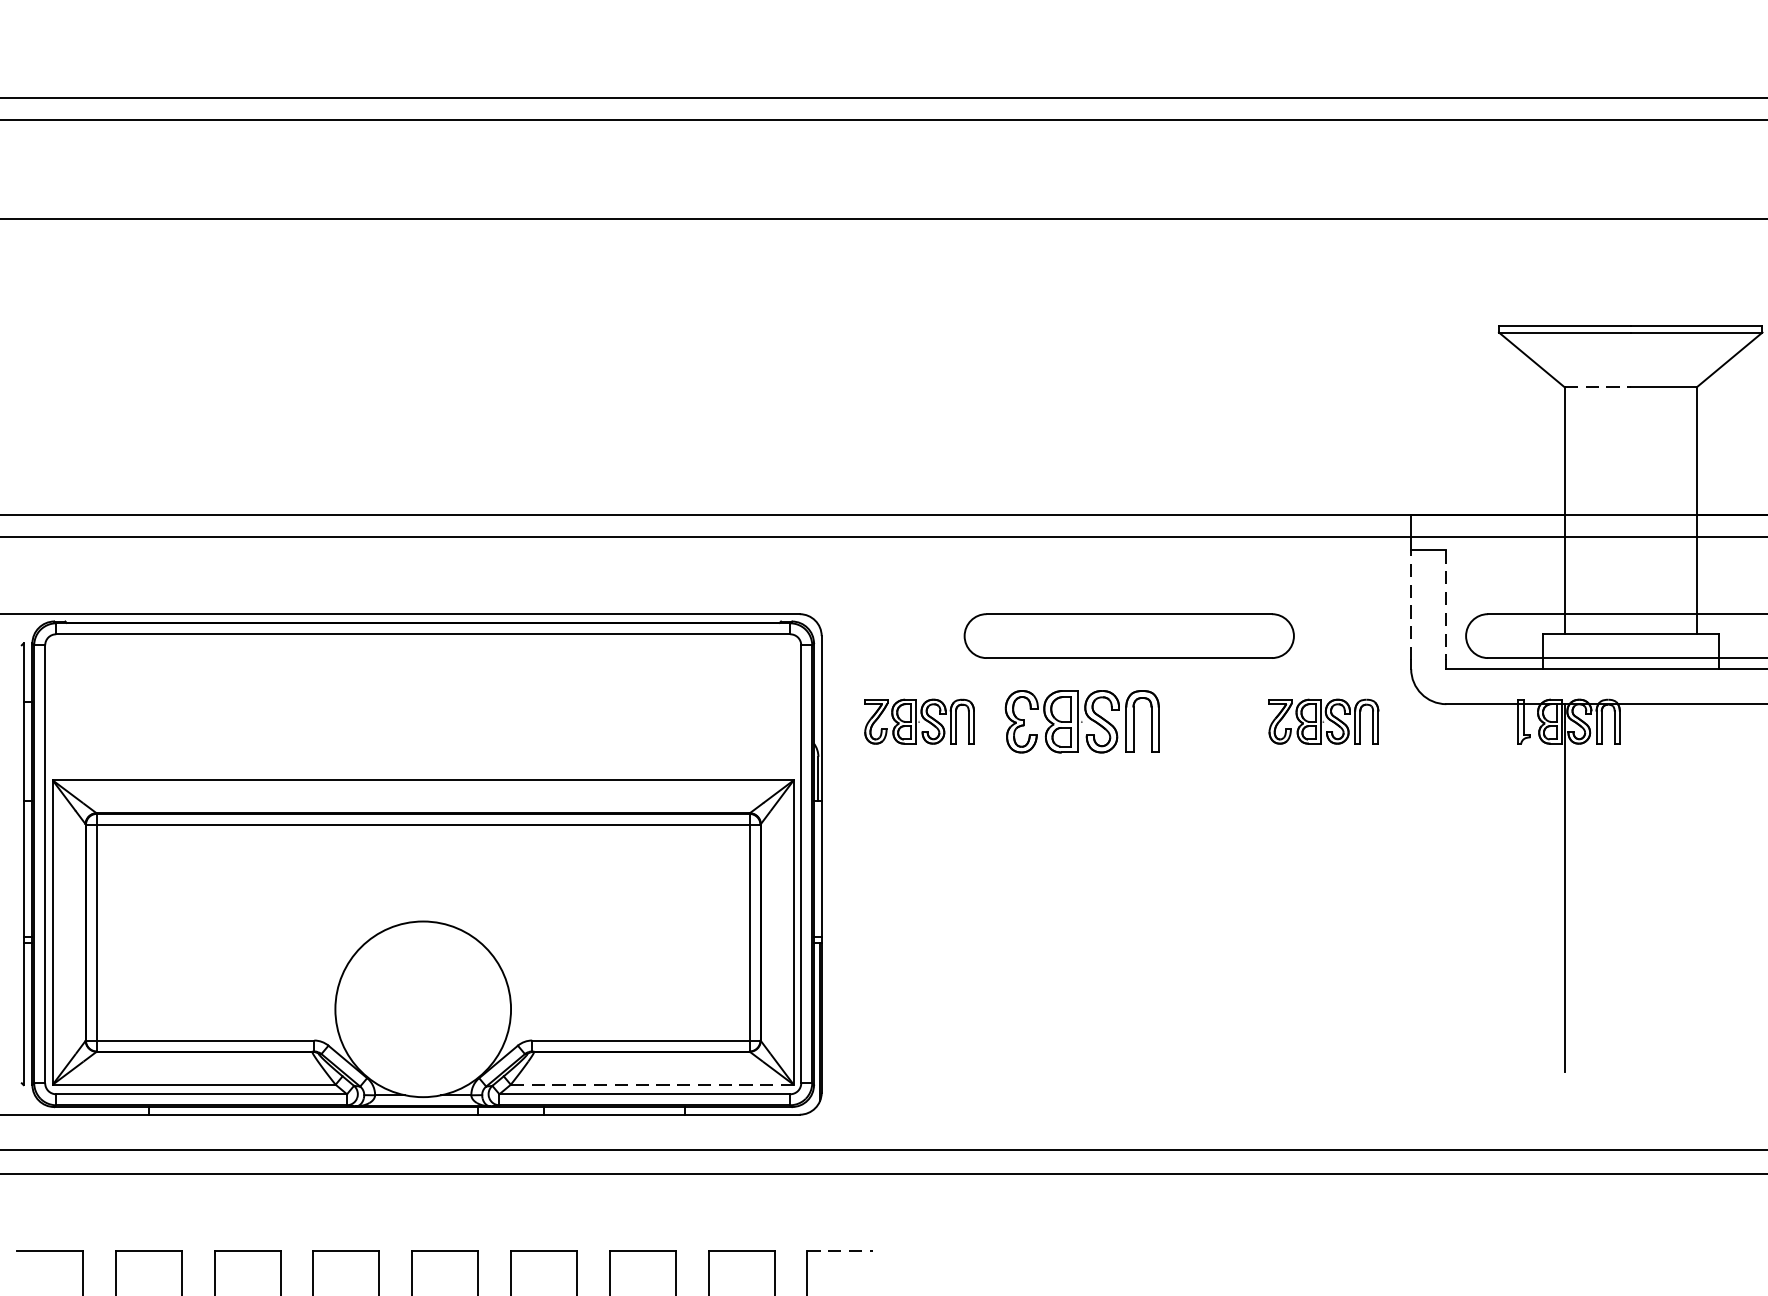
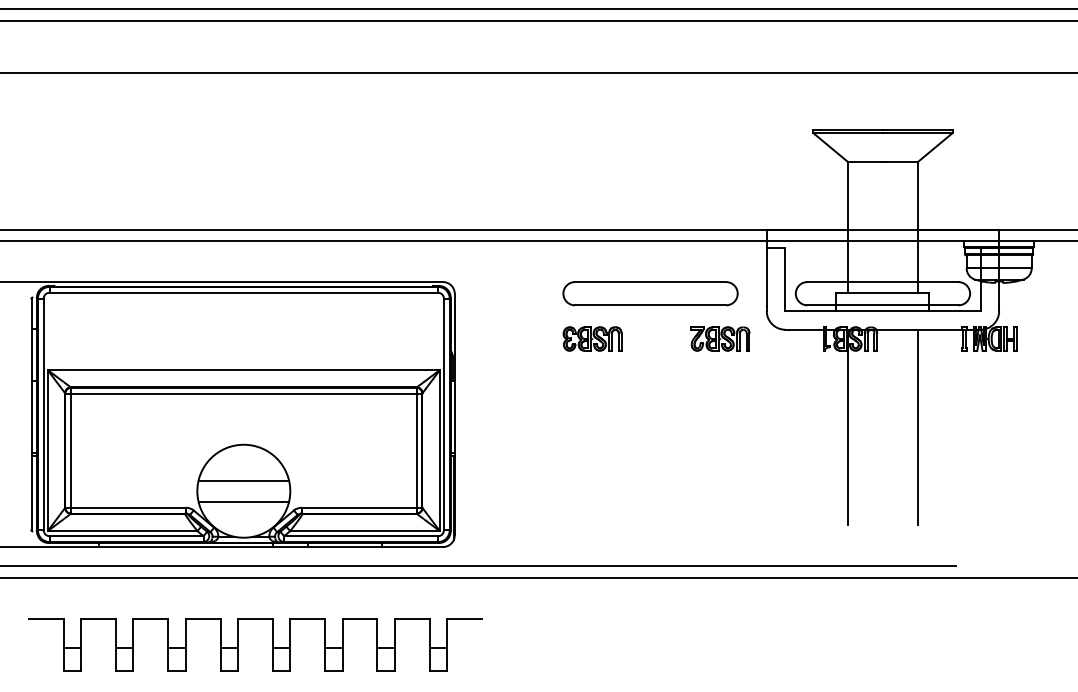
line: (1599, 388) -> (866, 162), dashed -> solid
line: (1410, 603) -> (766, 276), dashed -> solid
line: (1446, 605) -> (785, 277), dashed -> solid
part: (1129, 635) -> (650, 293), moved
part: (919, 720) -> (506, 338), removed
part: (1081, 720) -> (592, 338), size x0.71
line: (1695, 886) -> (917, 426), added
line: (422, 989) -> (243, 480), added
line: (422, 1028) -> (243, 501), added
line: (653, 1085) -> (365, 531), dashed -> solid
line: (842, 1251) -> (465, 619), dashed -> solid

